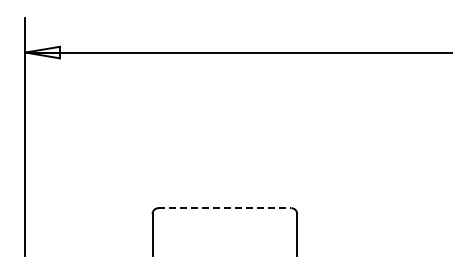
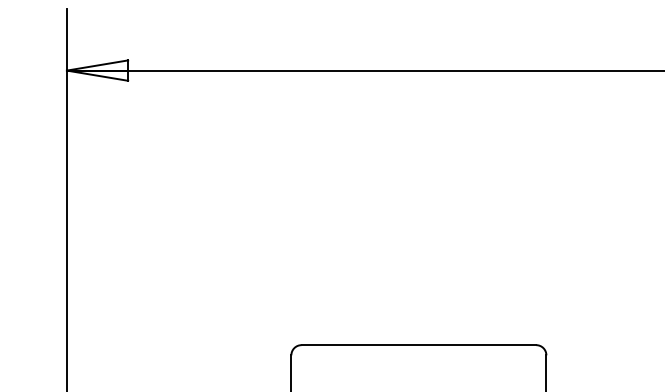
line: (225, 208) -> (419, 345), dashed -> solid

